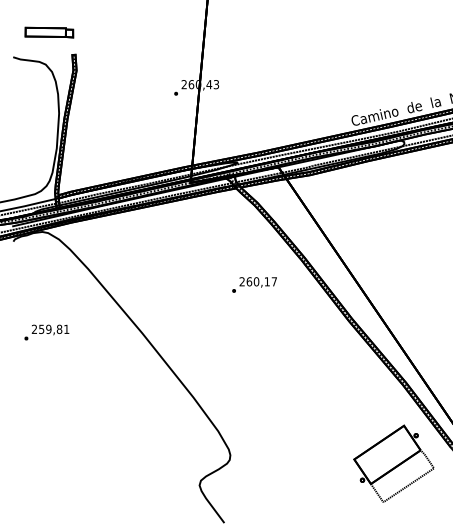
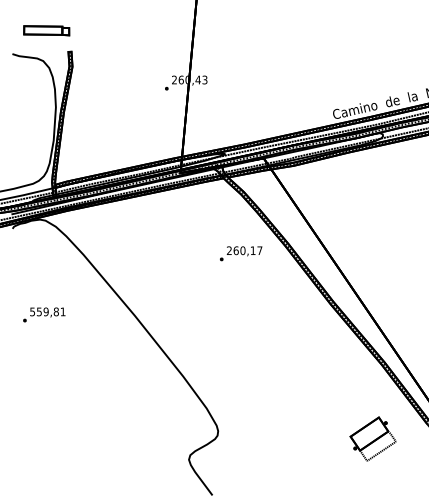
text: (254, 284) -> (241, 253), moved
text: (34, 328) -> (32, 311), 259,81 -> 559,81
part: (393, 463) -> (372, 438), size x0.6

